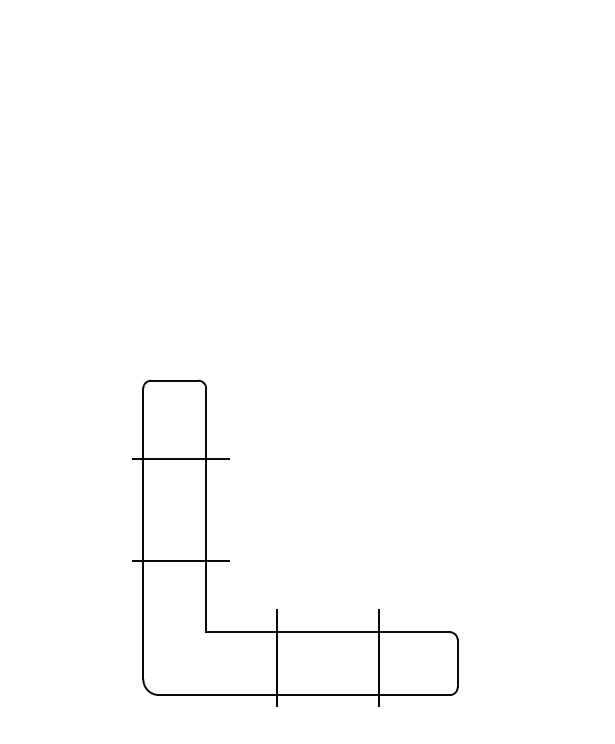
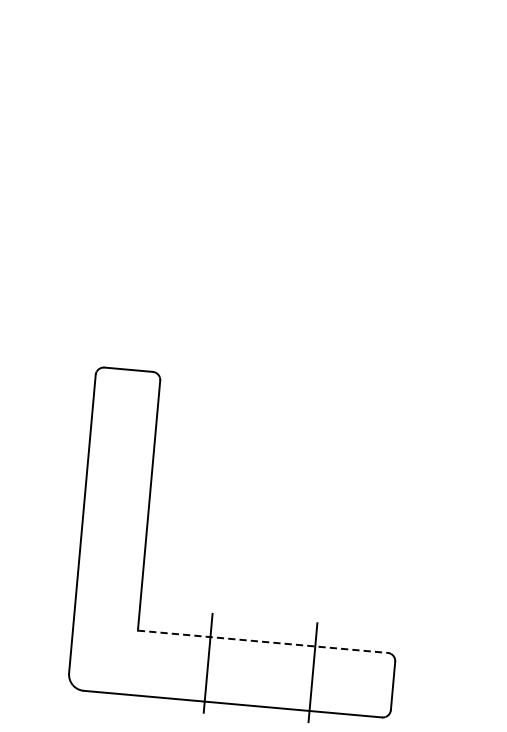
line: (174, 459) -> (121, 450), removed
line: (174, 561) -> (111, 555), removed
line: (328, 632) -> (263, 642), solid -> dashed

